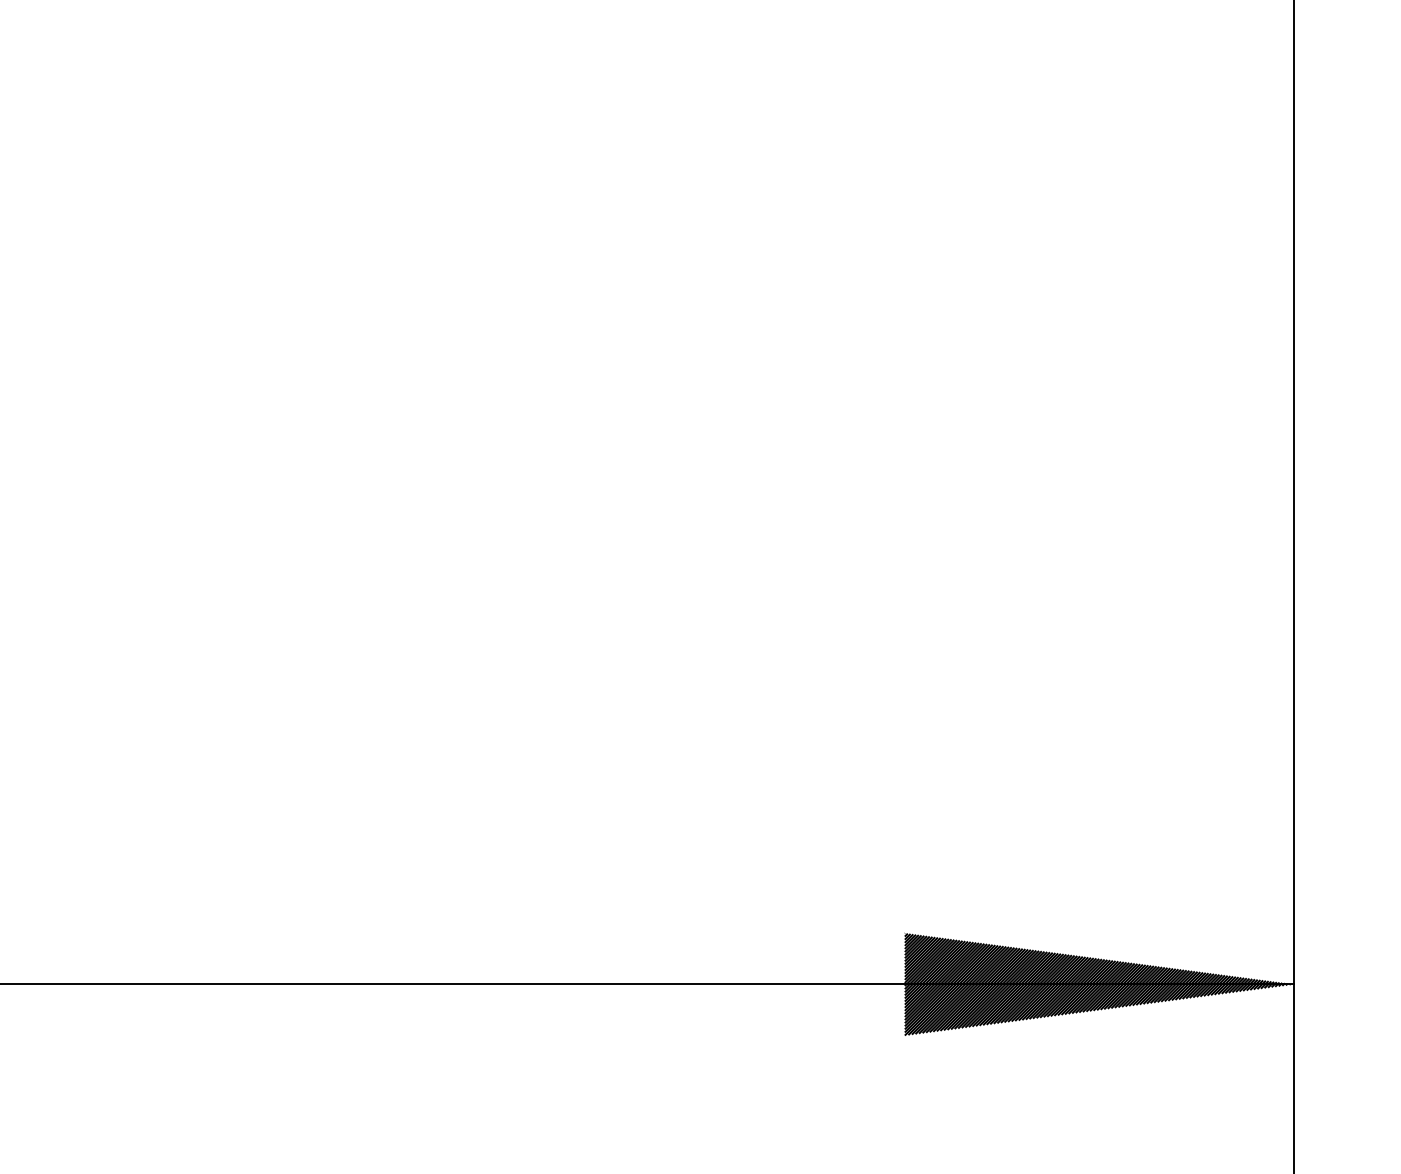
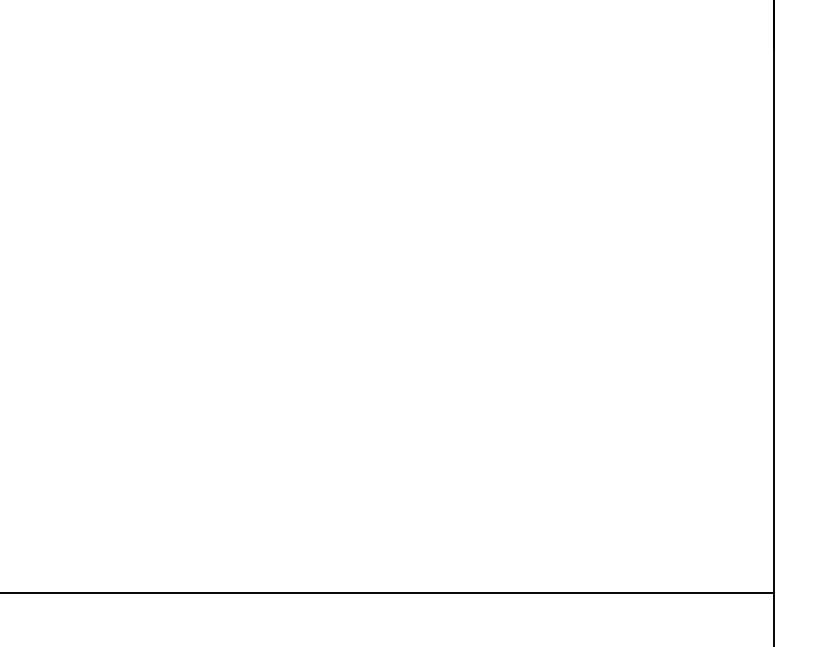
hatch: (1098, 983) -> (667, 592), removed

